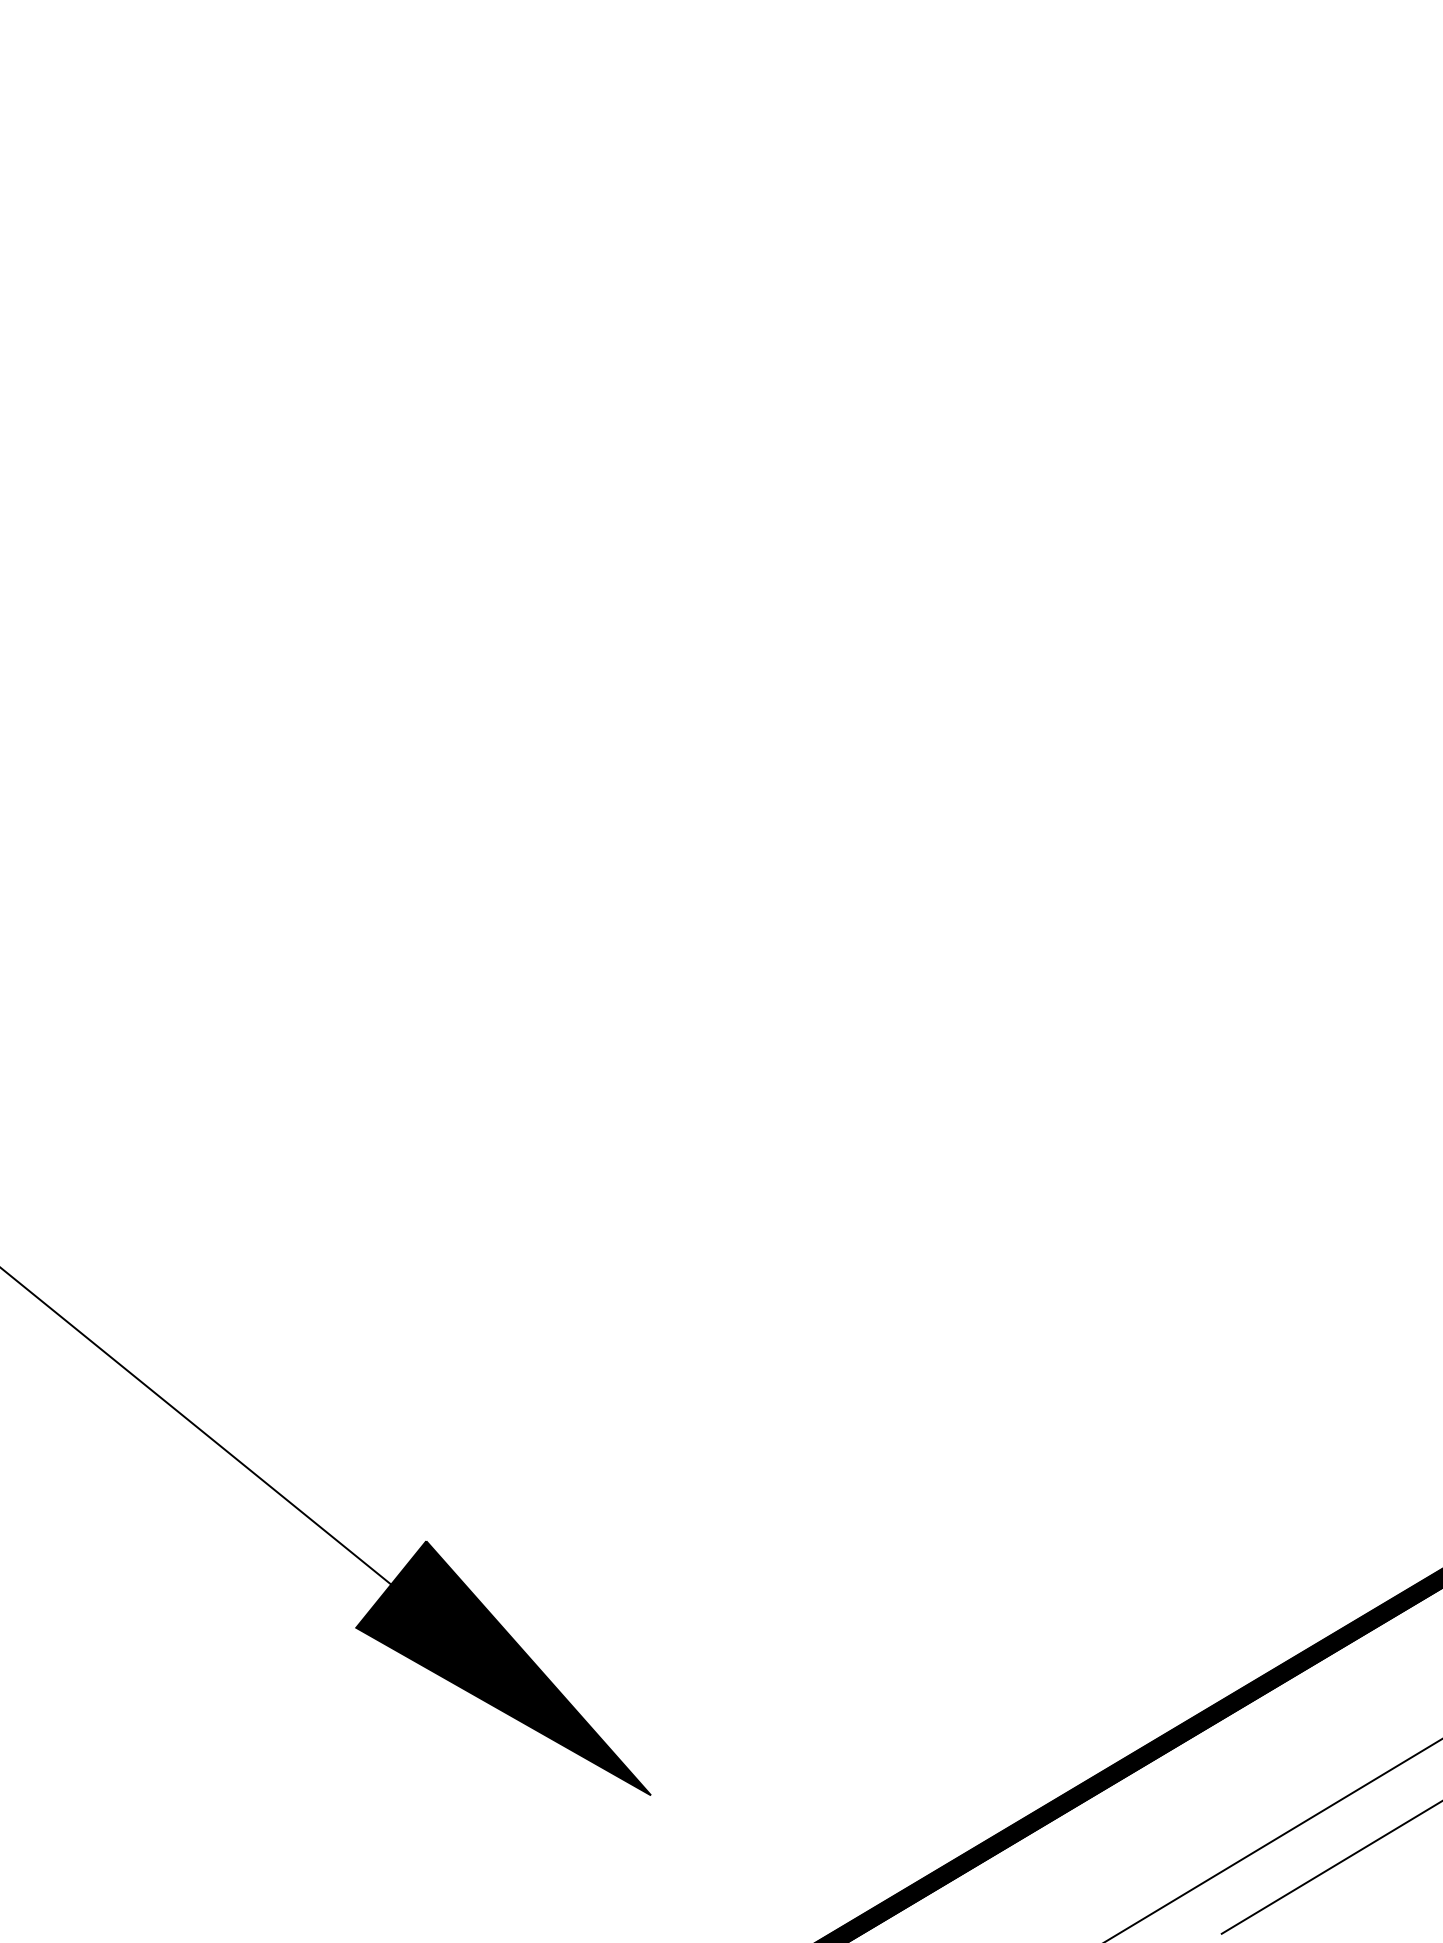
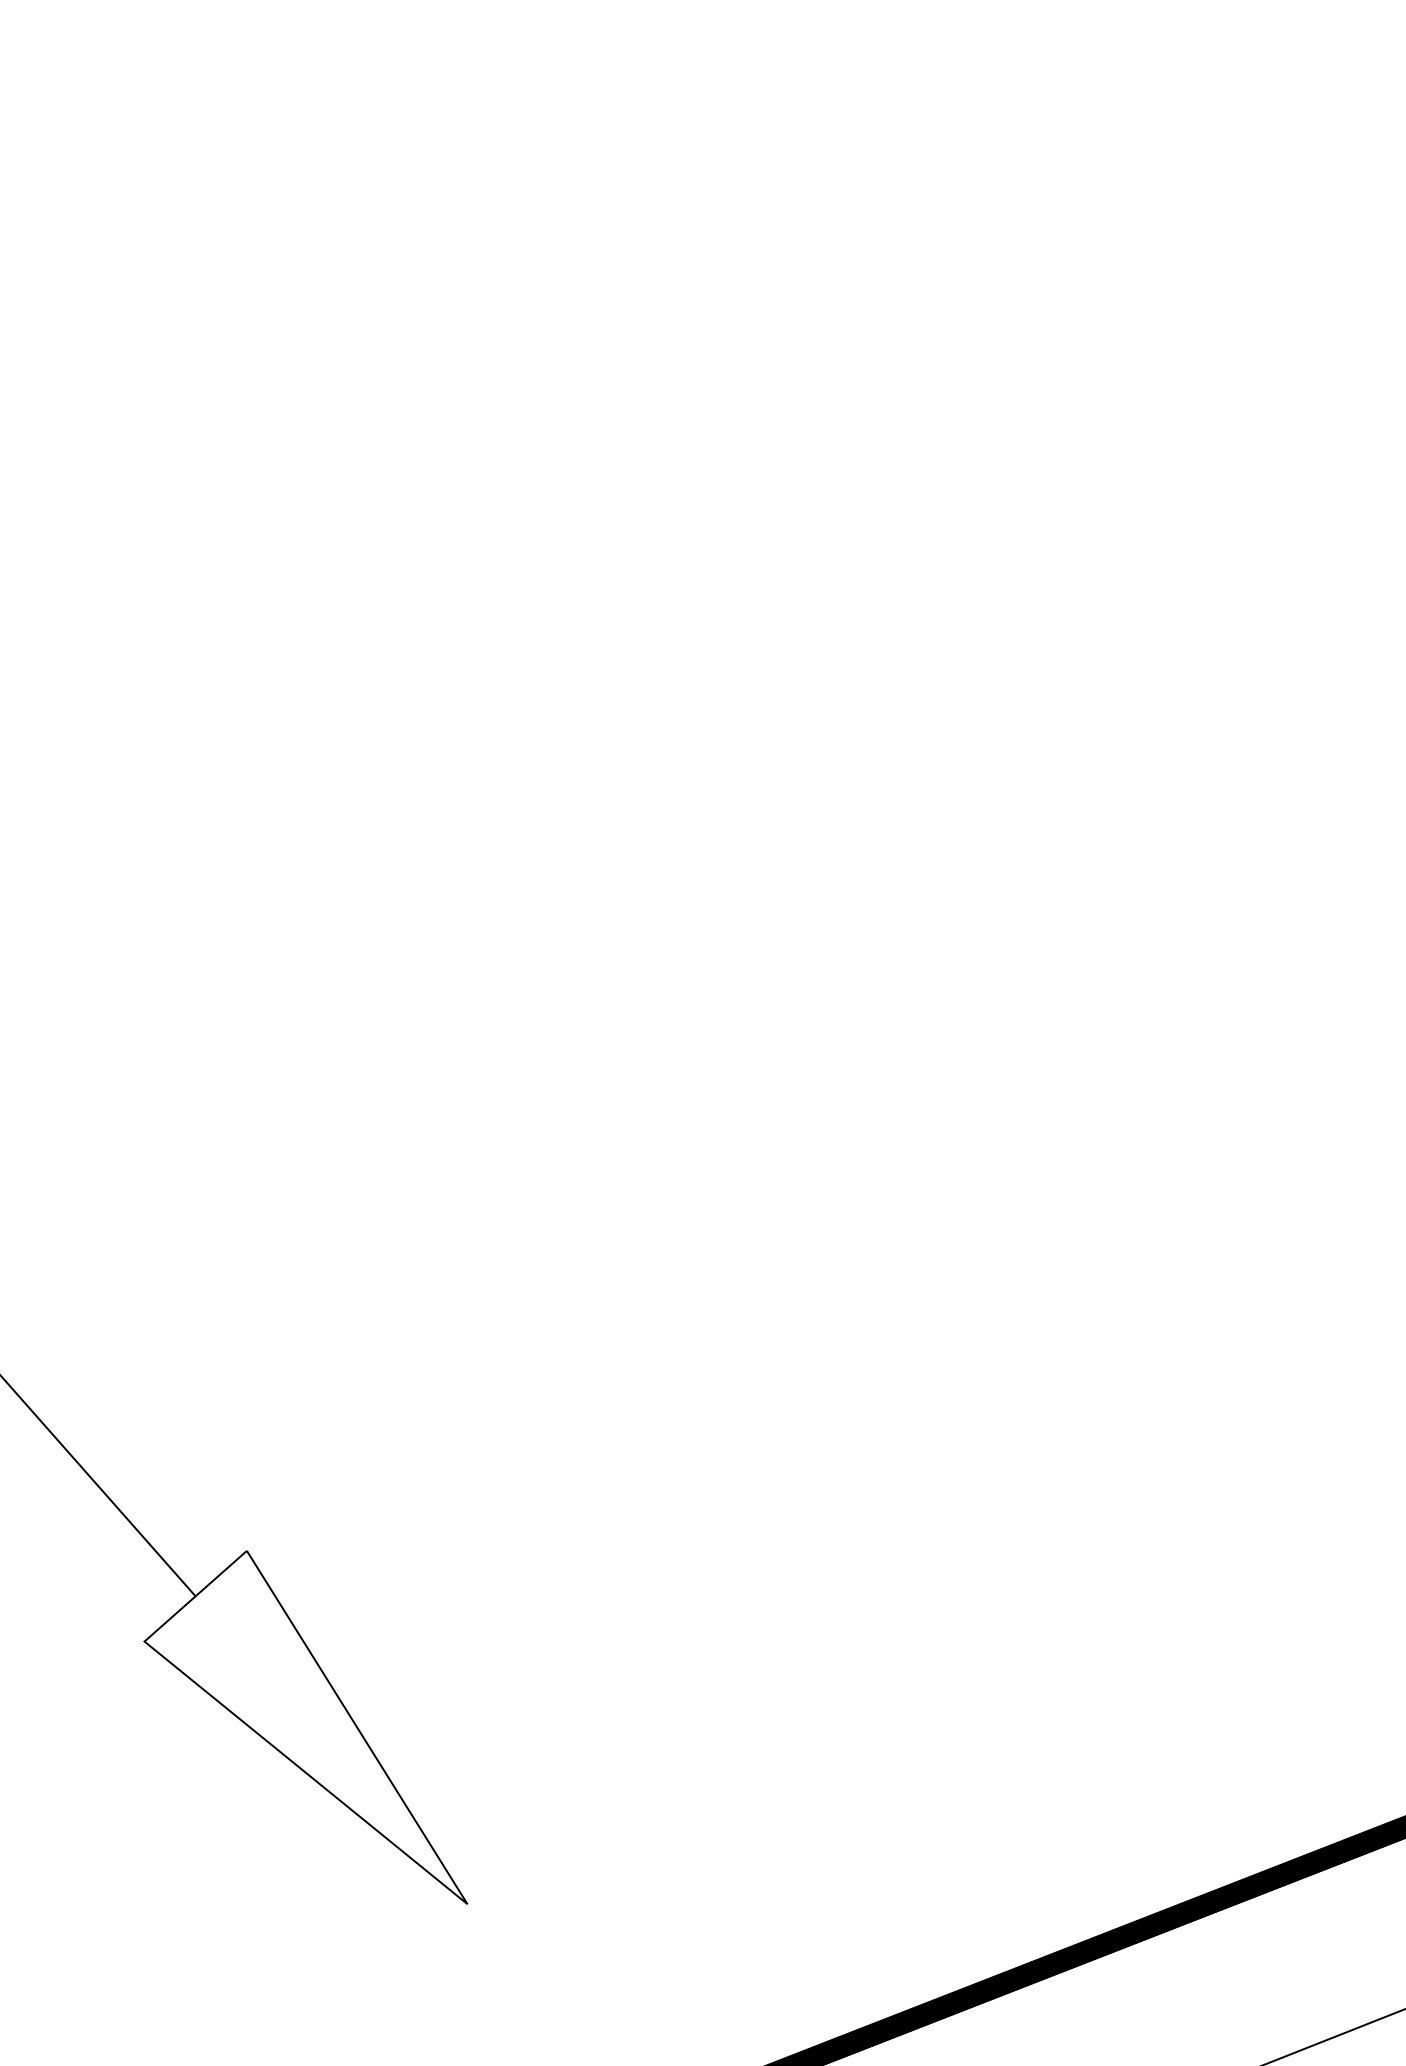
fill: (503, 1668) -> (314, 1720), removed

